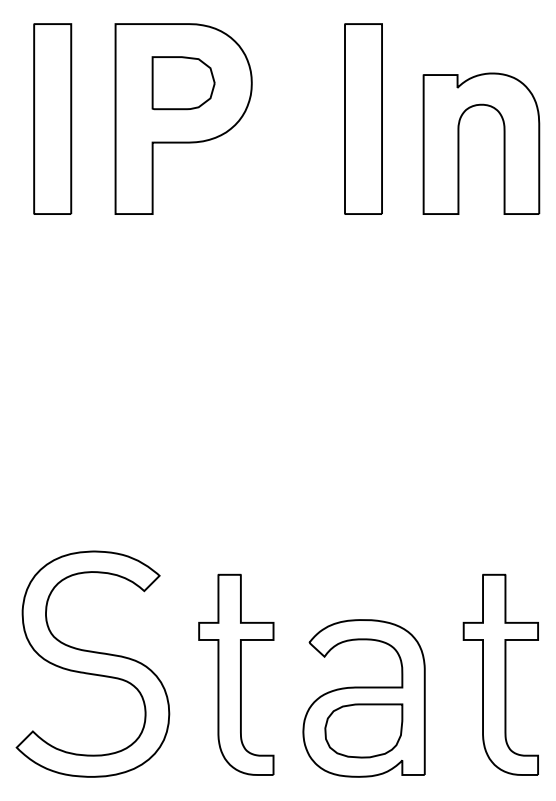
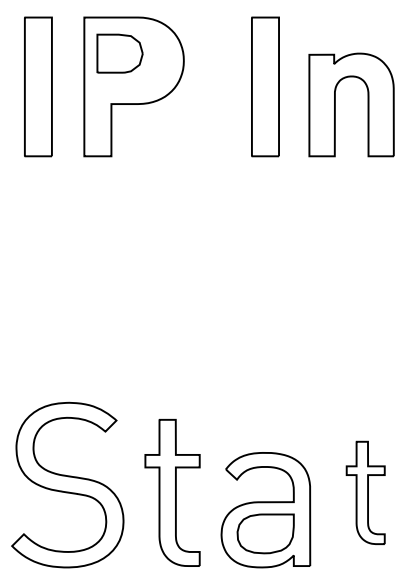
part: (182, 82) -> (119, 53), moved
part: (500, 674) -> (365, 492), size x0.7

